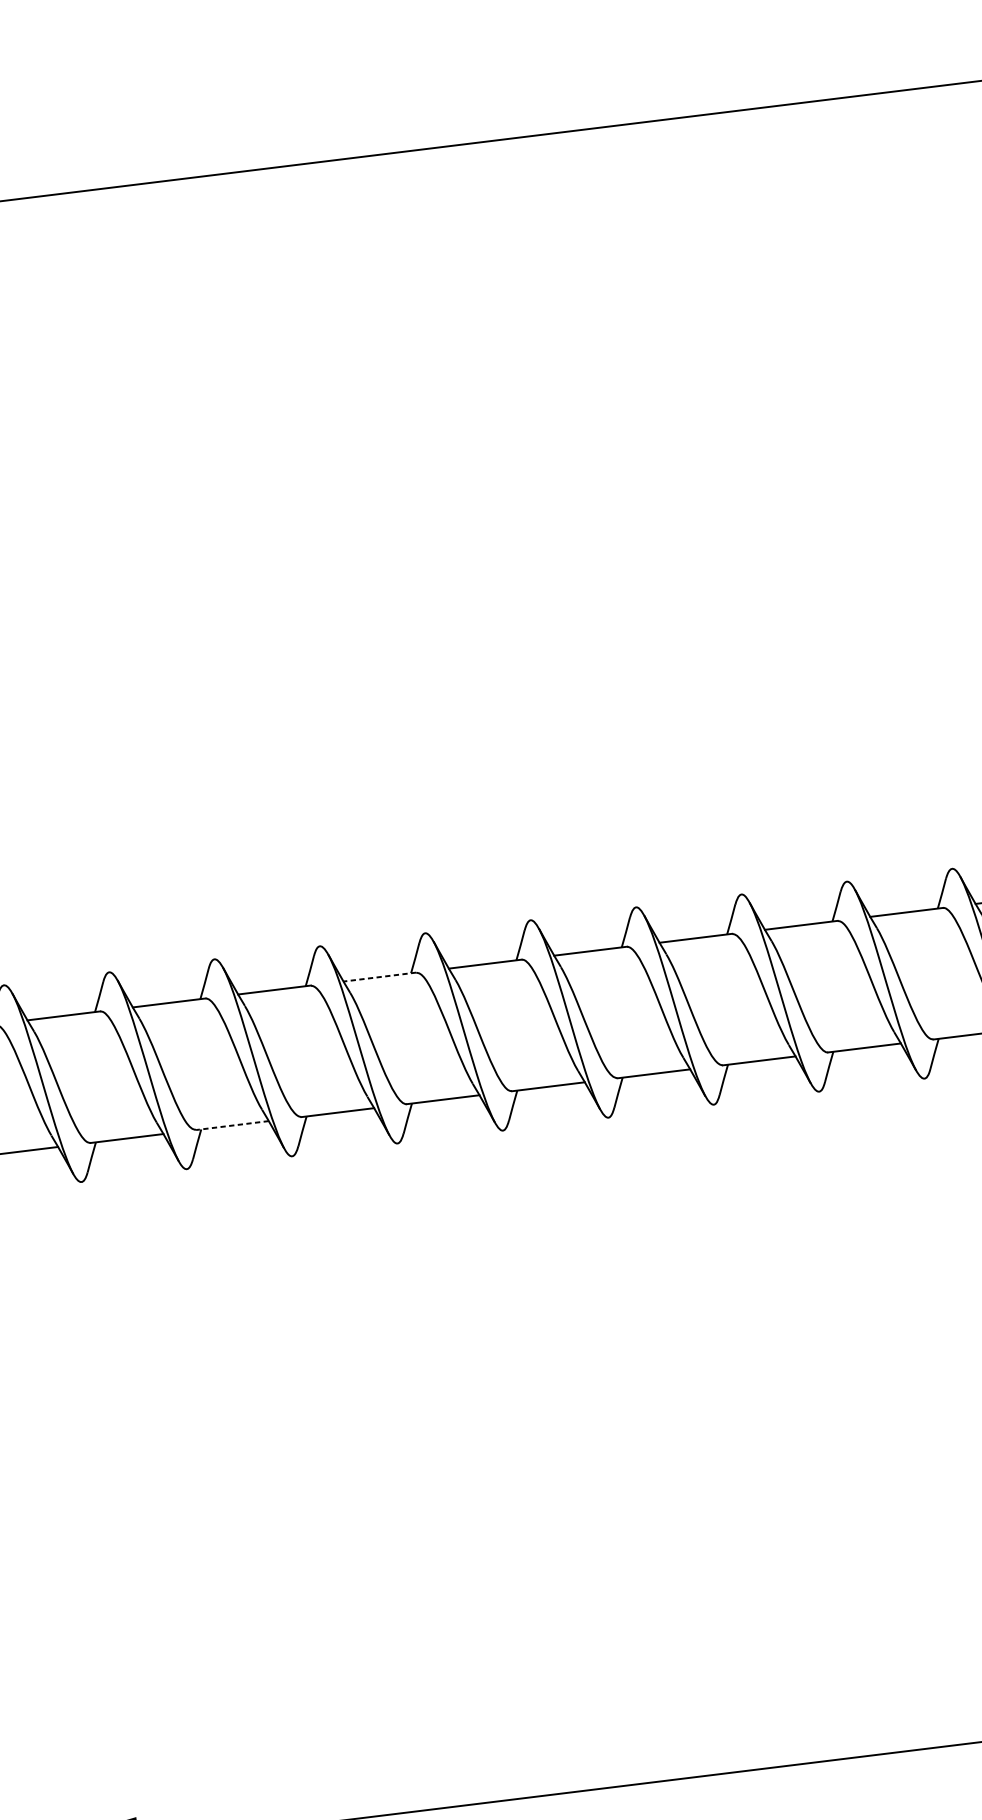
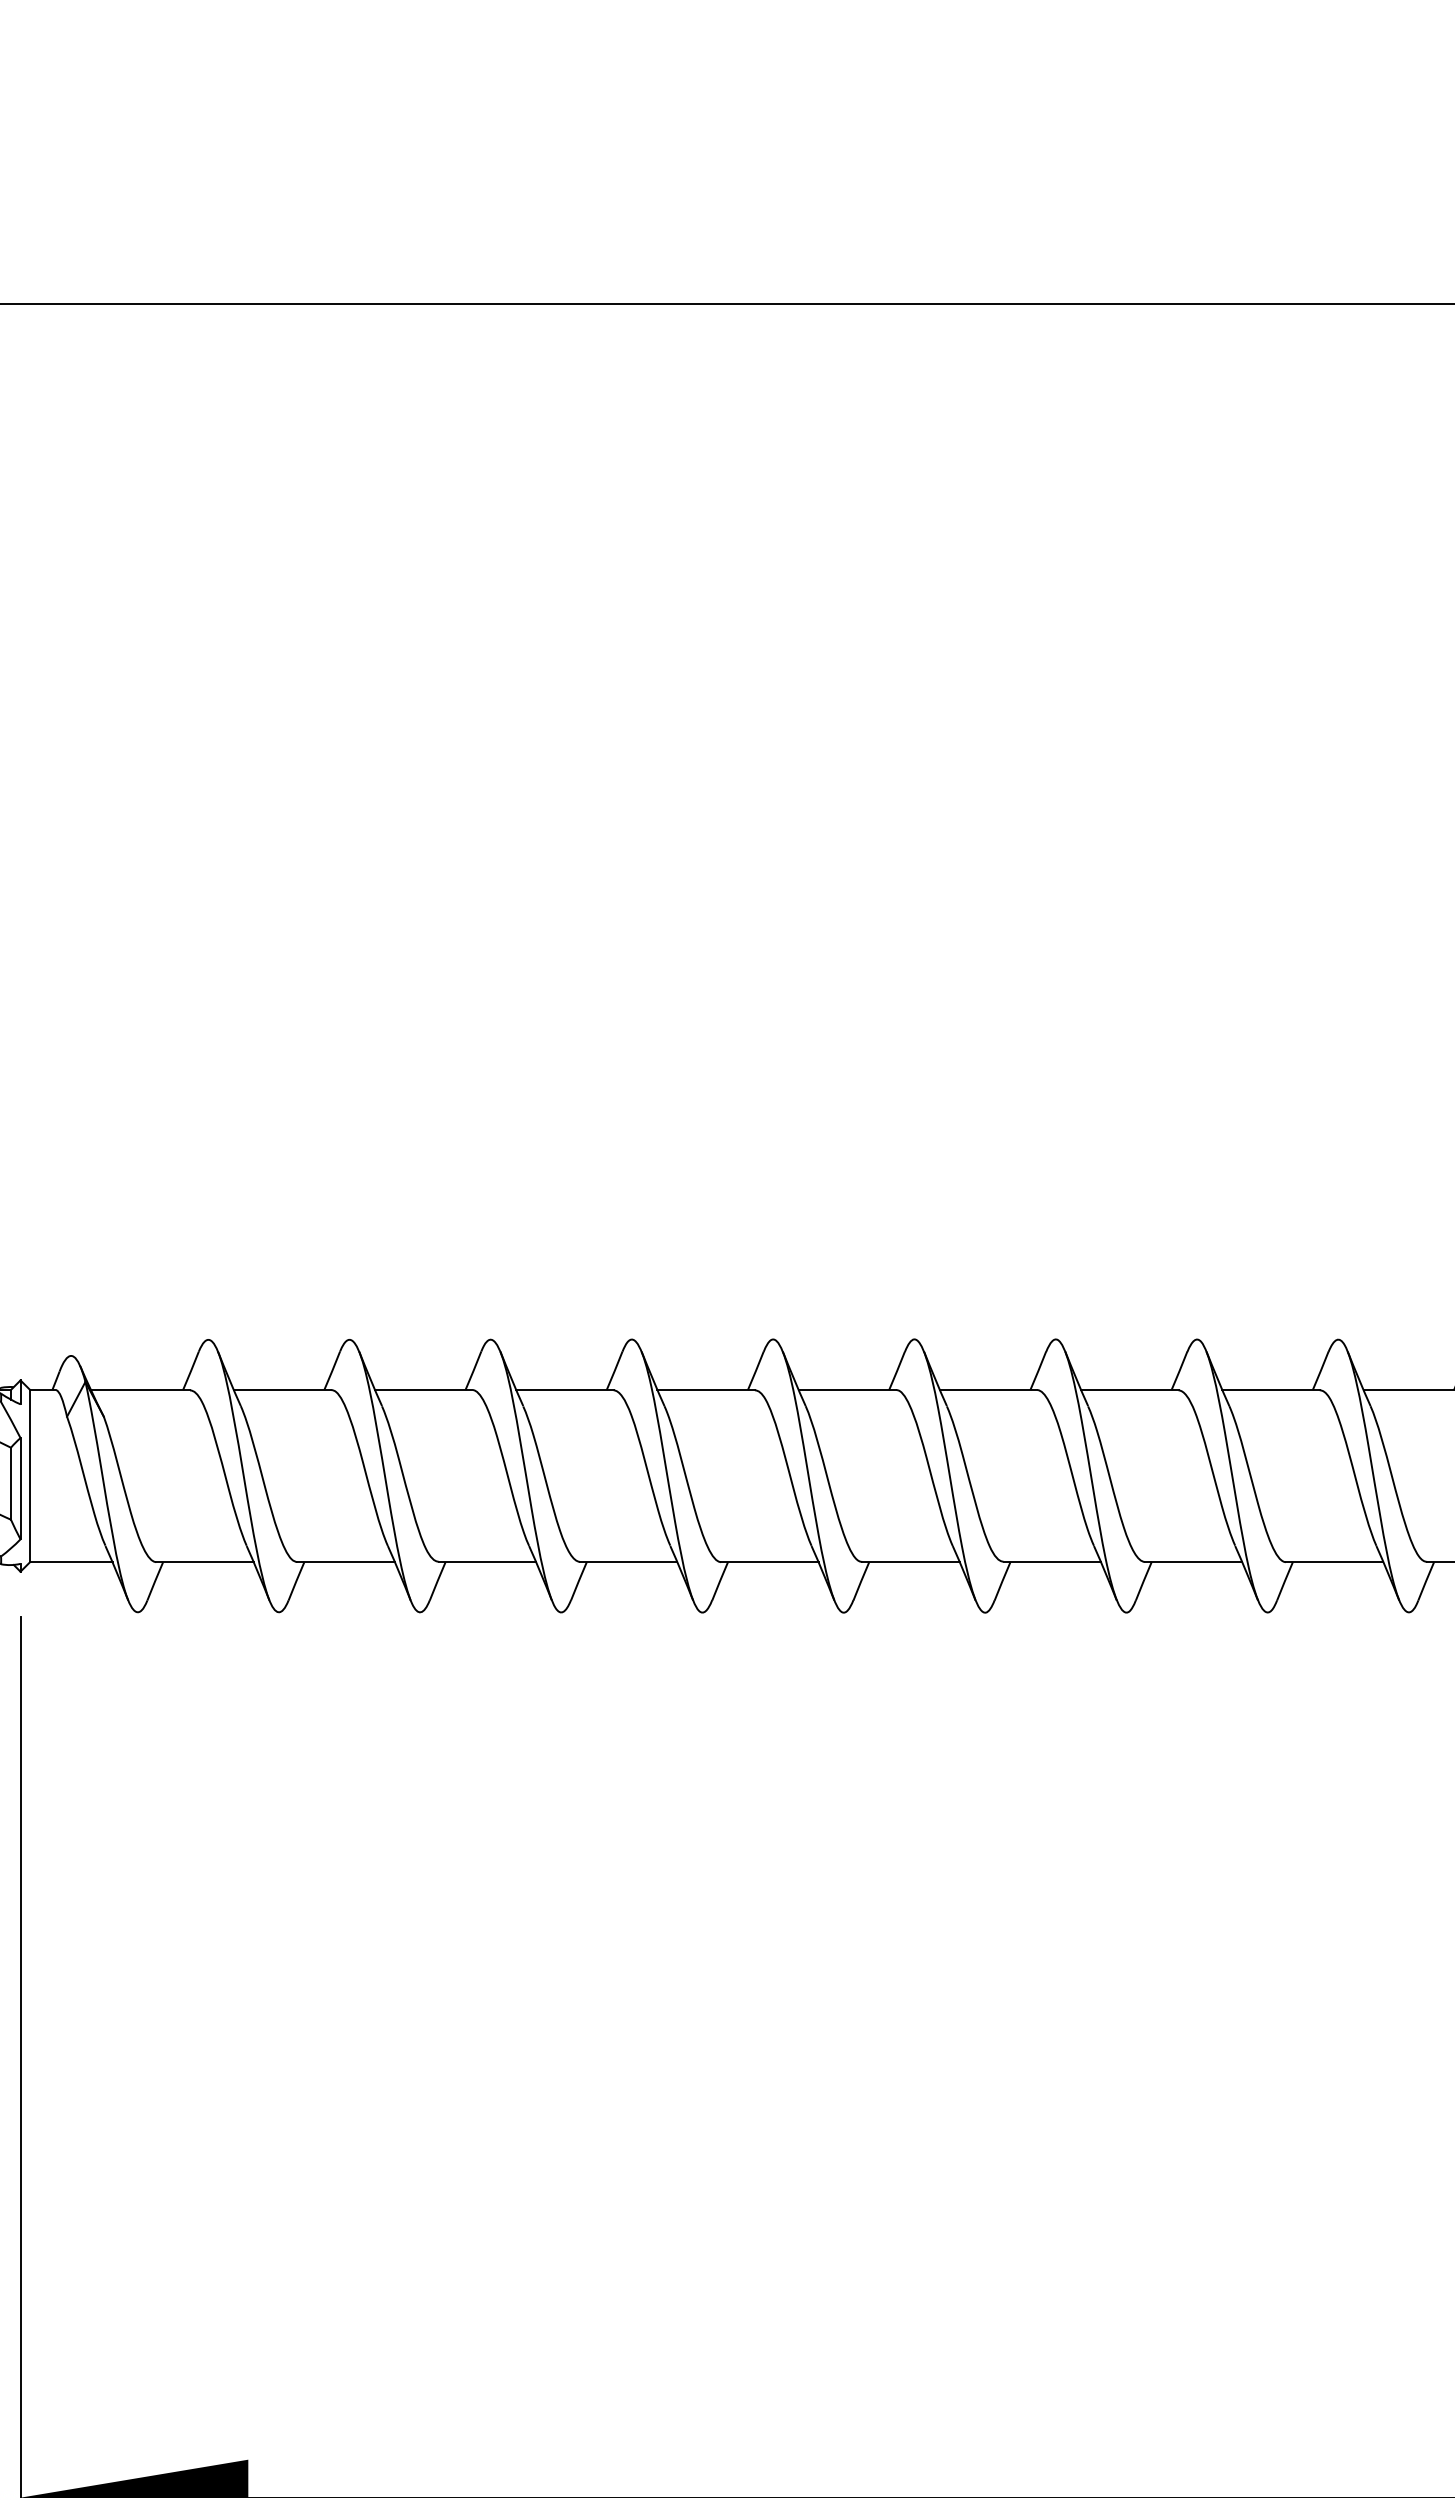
line: (380, 976) -> (706, 1389), dashed -> solid
line: (232, 1125) -> (487, 1562), dashed -> solid

